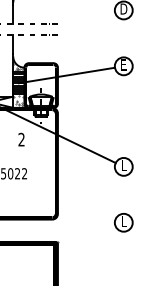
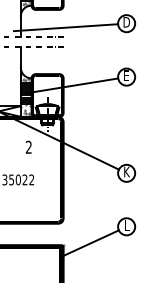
line: (59, 14) -> (65, 27), added
text: (123, 164) -> (126, 171), L -> K
line: (86, 239) -> (90, 242), added

